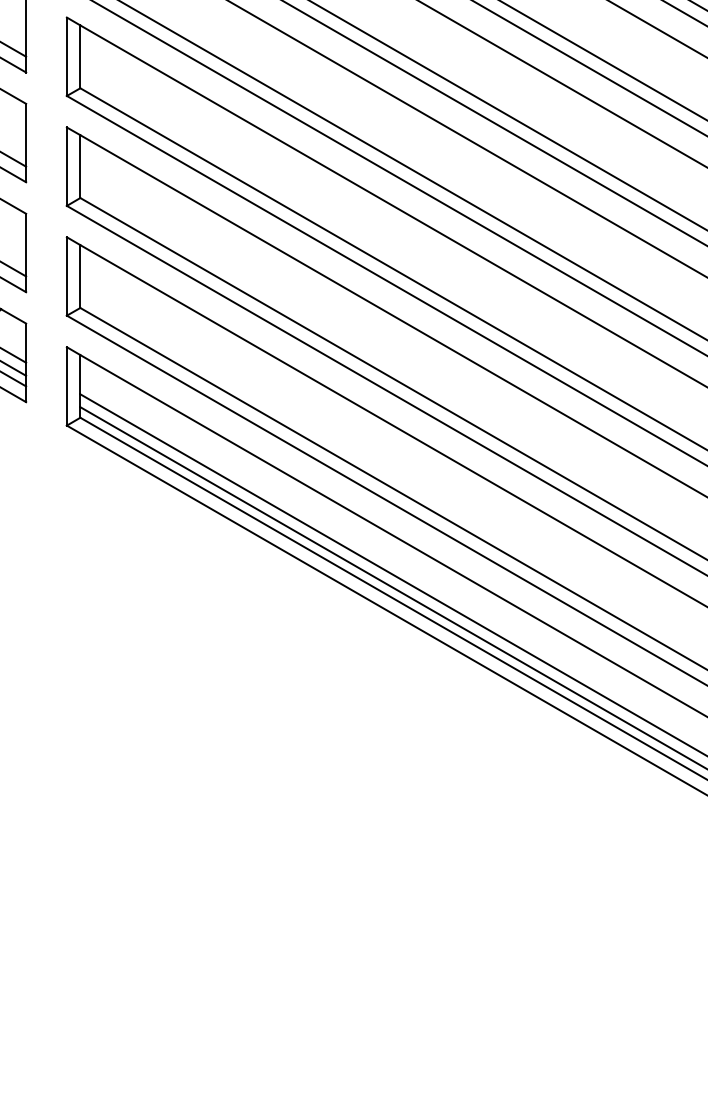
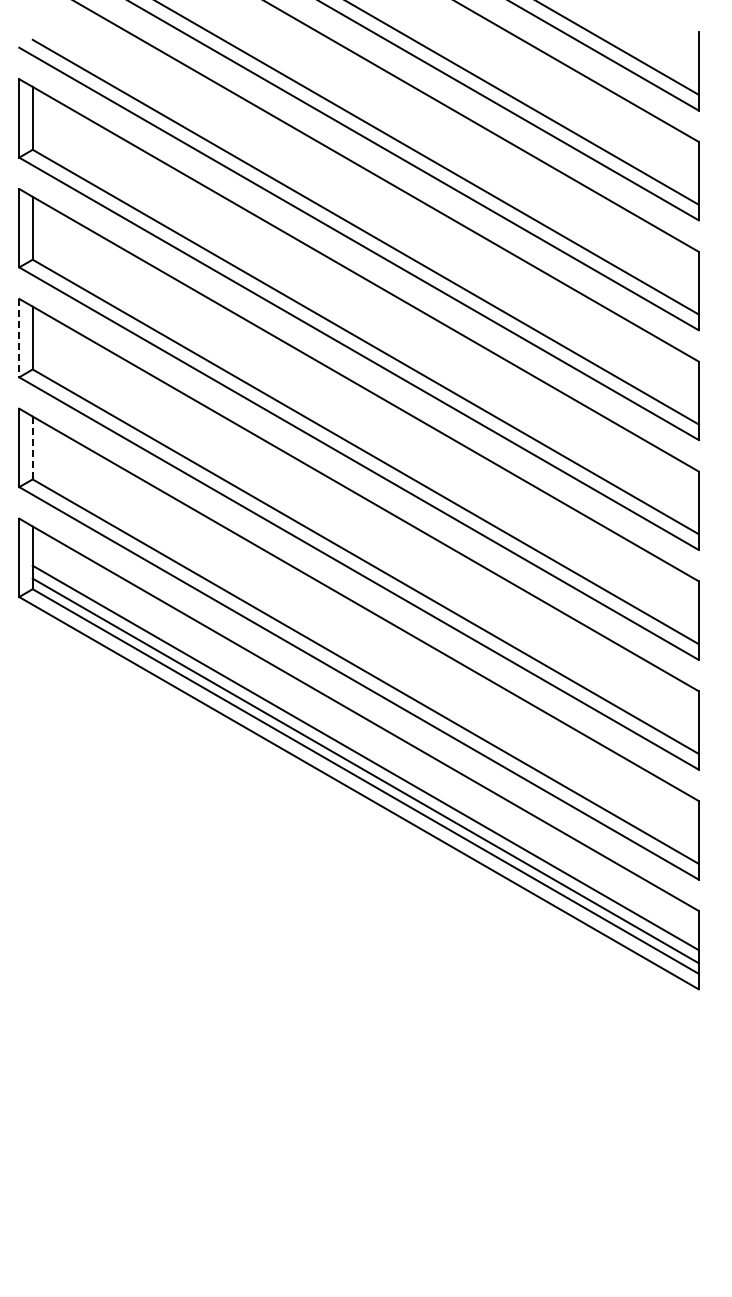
line: (67, 167) -> (19, 338), solid -> dashed
line: (80, 276) -> (32, 447), solid -> dashed

